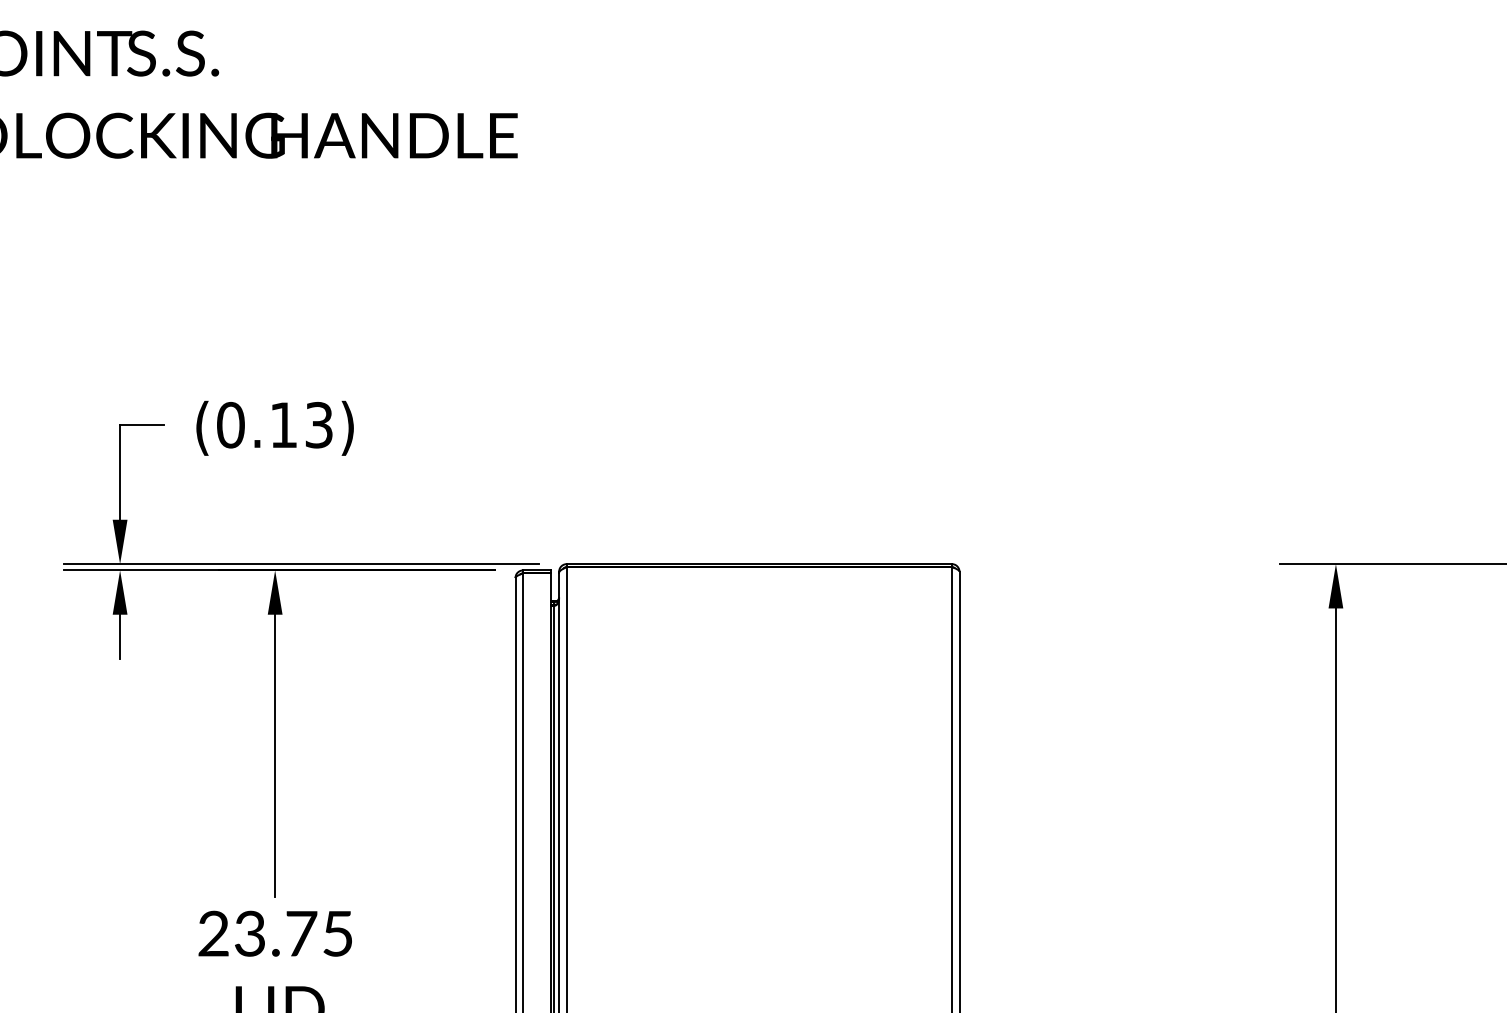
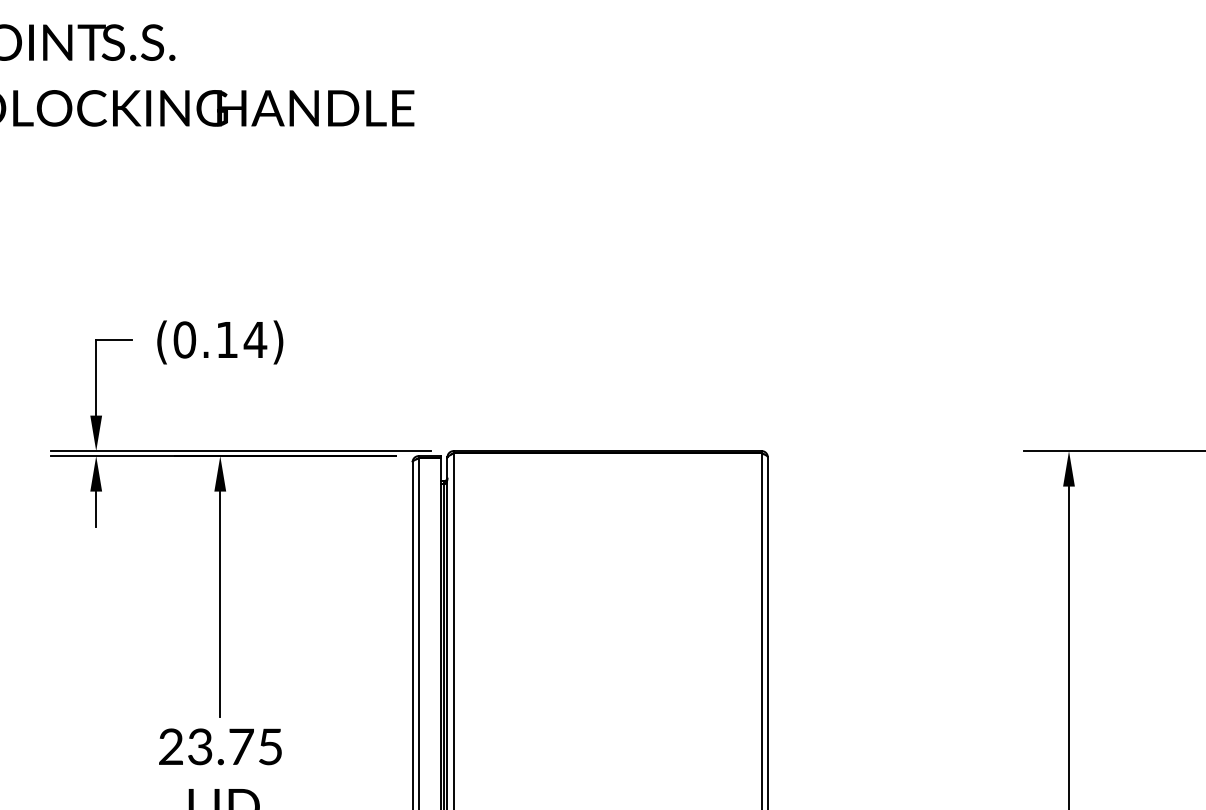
text: (318, 425) -> (254, 340), (0.13) -> (0.14)

